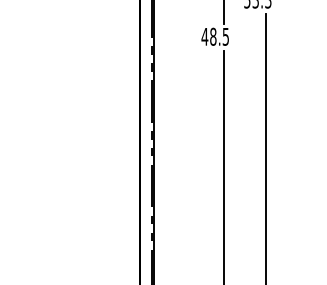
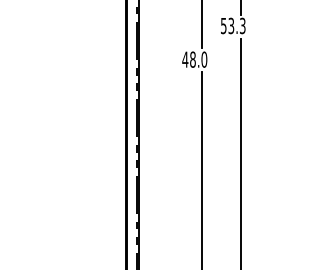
text: (226, 36) -> (204, 59), 48.5 -> 48.0

